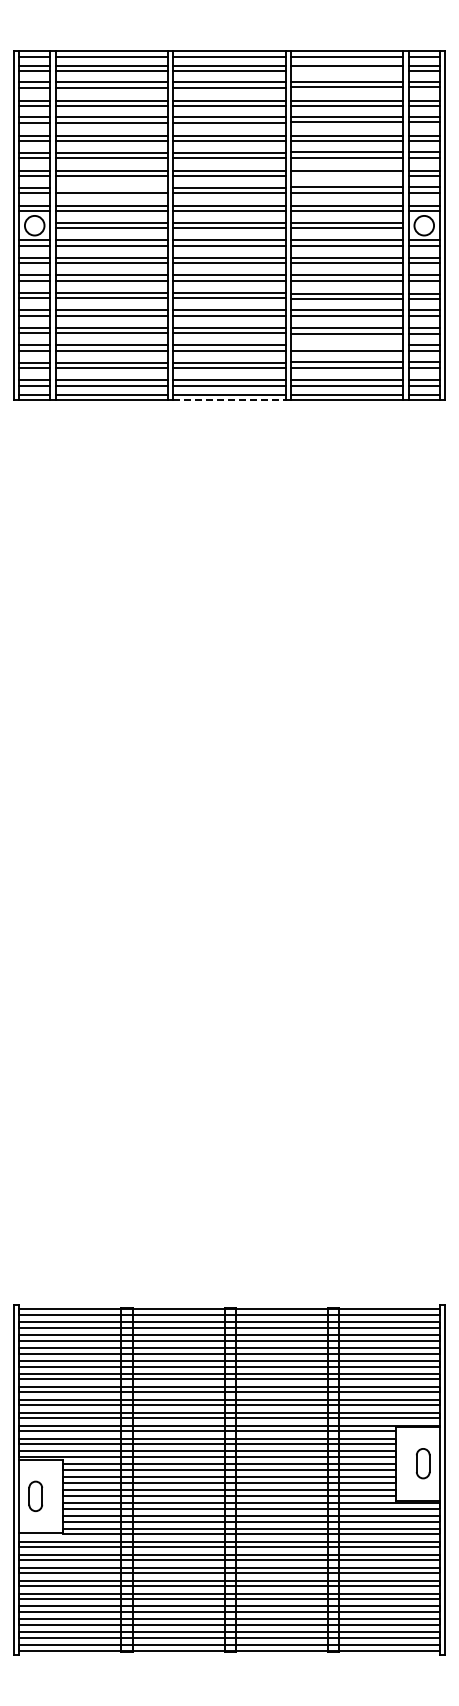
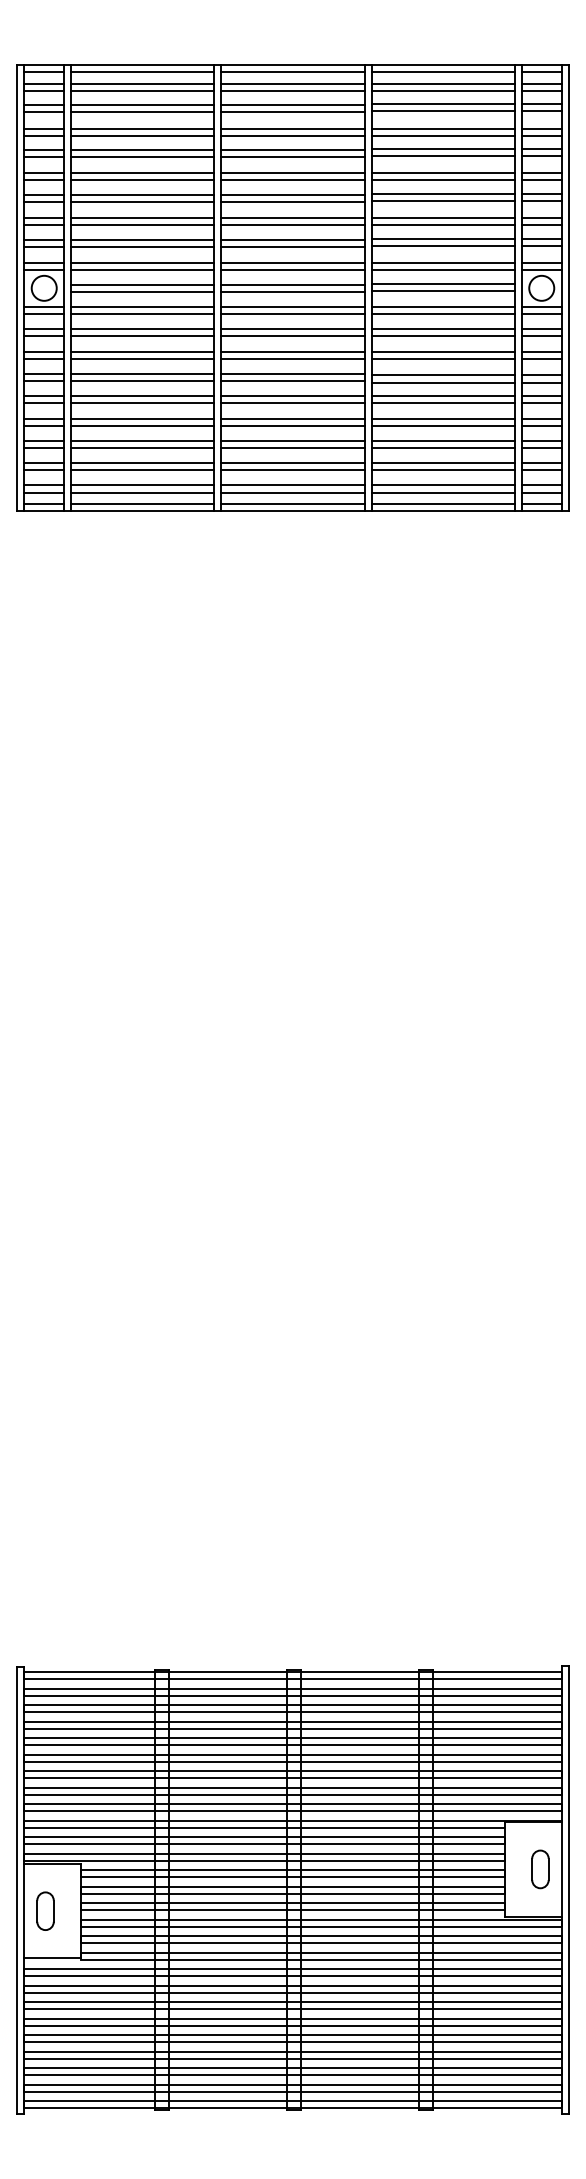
line: (347, 71) -> (443, 91), added
line: (347, 176) -> (443, 225), added
line: (111, 187) -> (142, 239), added
line: (347, 345) -> (443, 441), added
line: (229, 400) -> (293, 511), dashed -> solid

